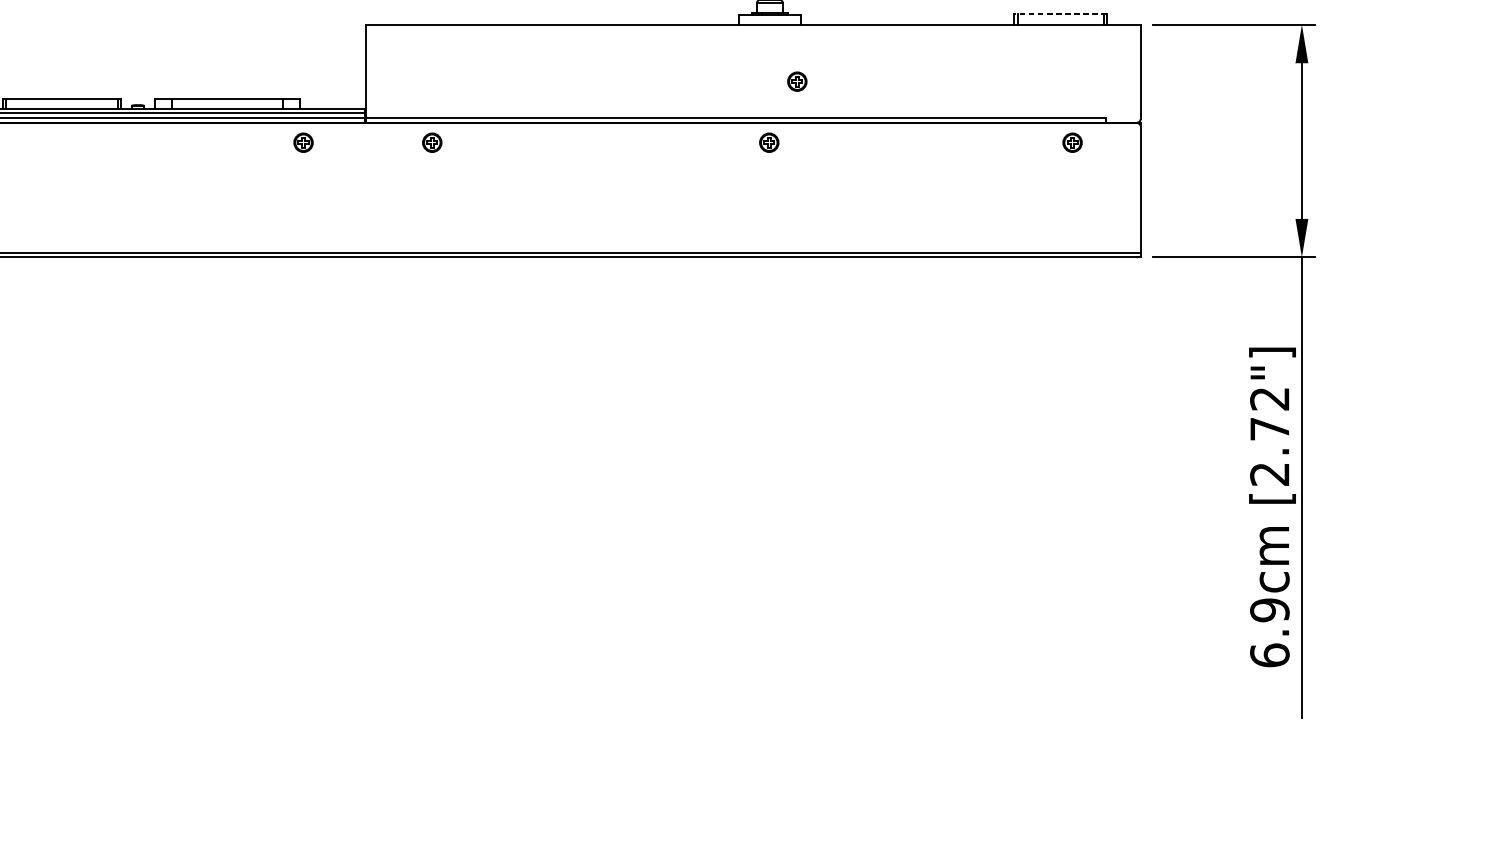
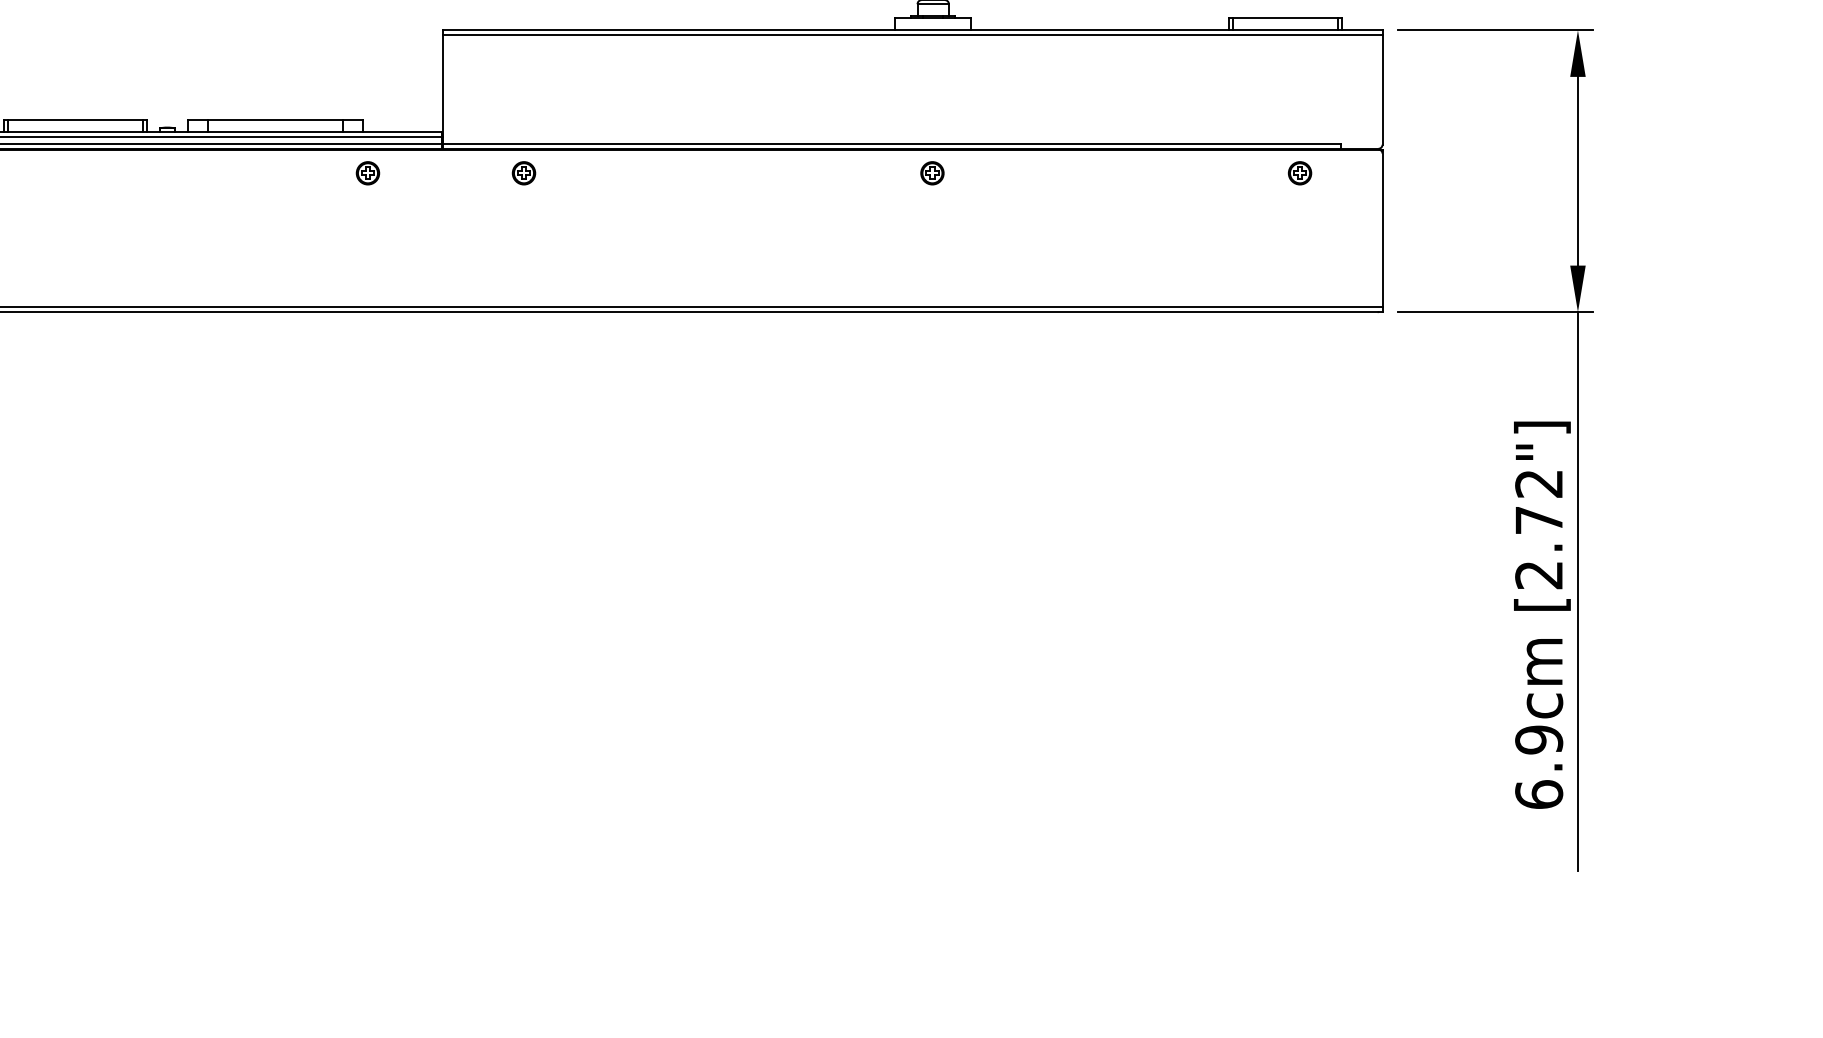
line: (1060, 14) -> (1285, 17), dashed -> solid
line: (752, 29) -> (912, 35), added
part: (797, 81) -> (966, 99), removed

